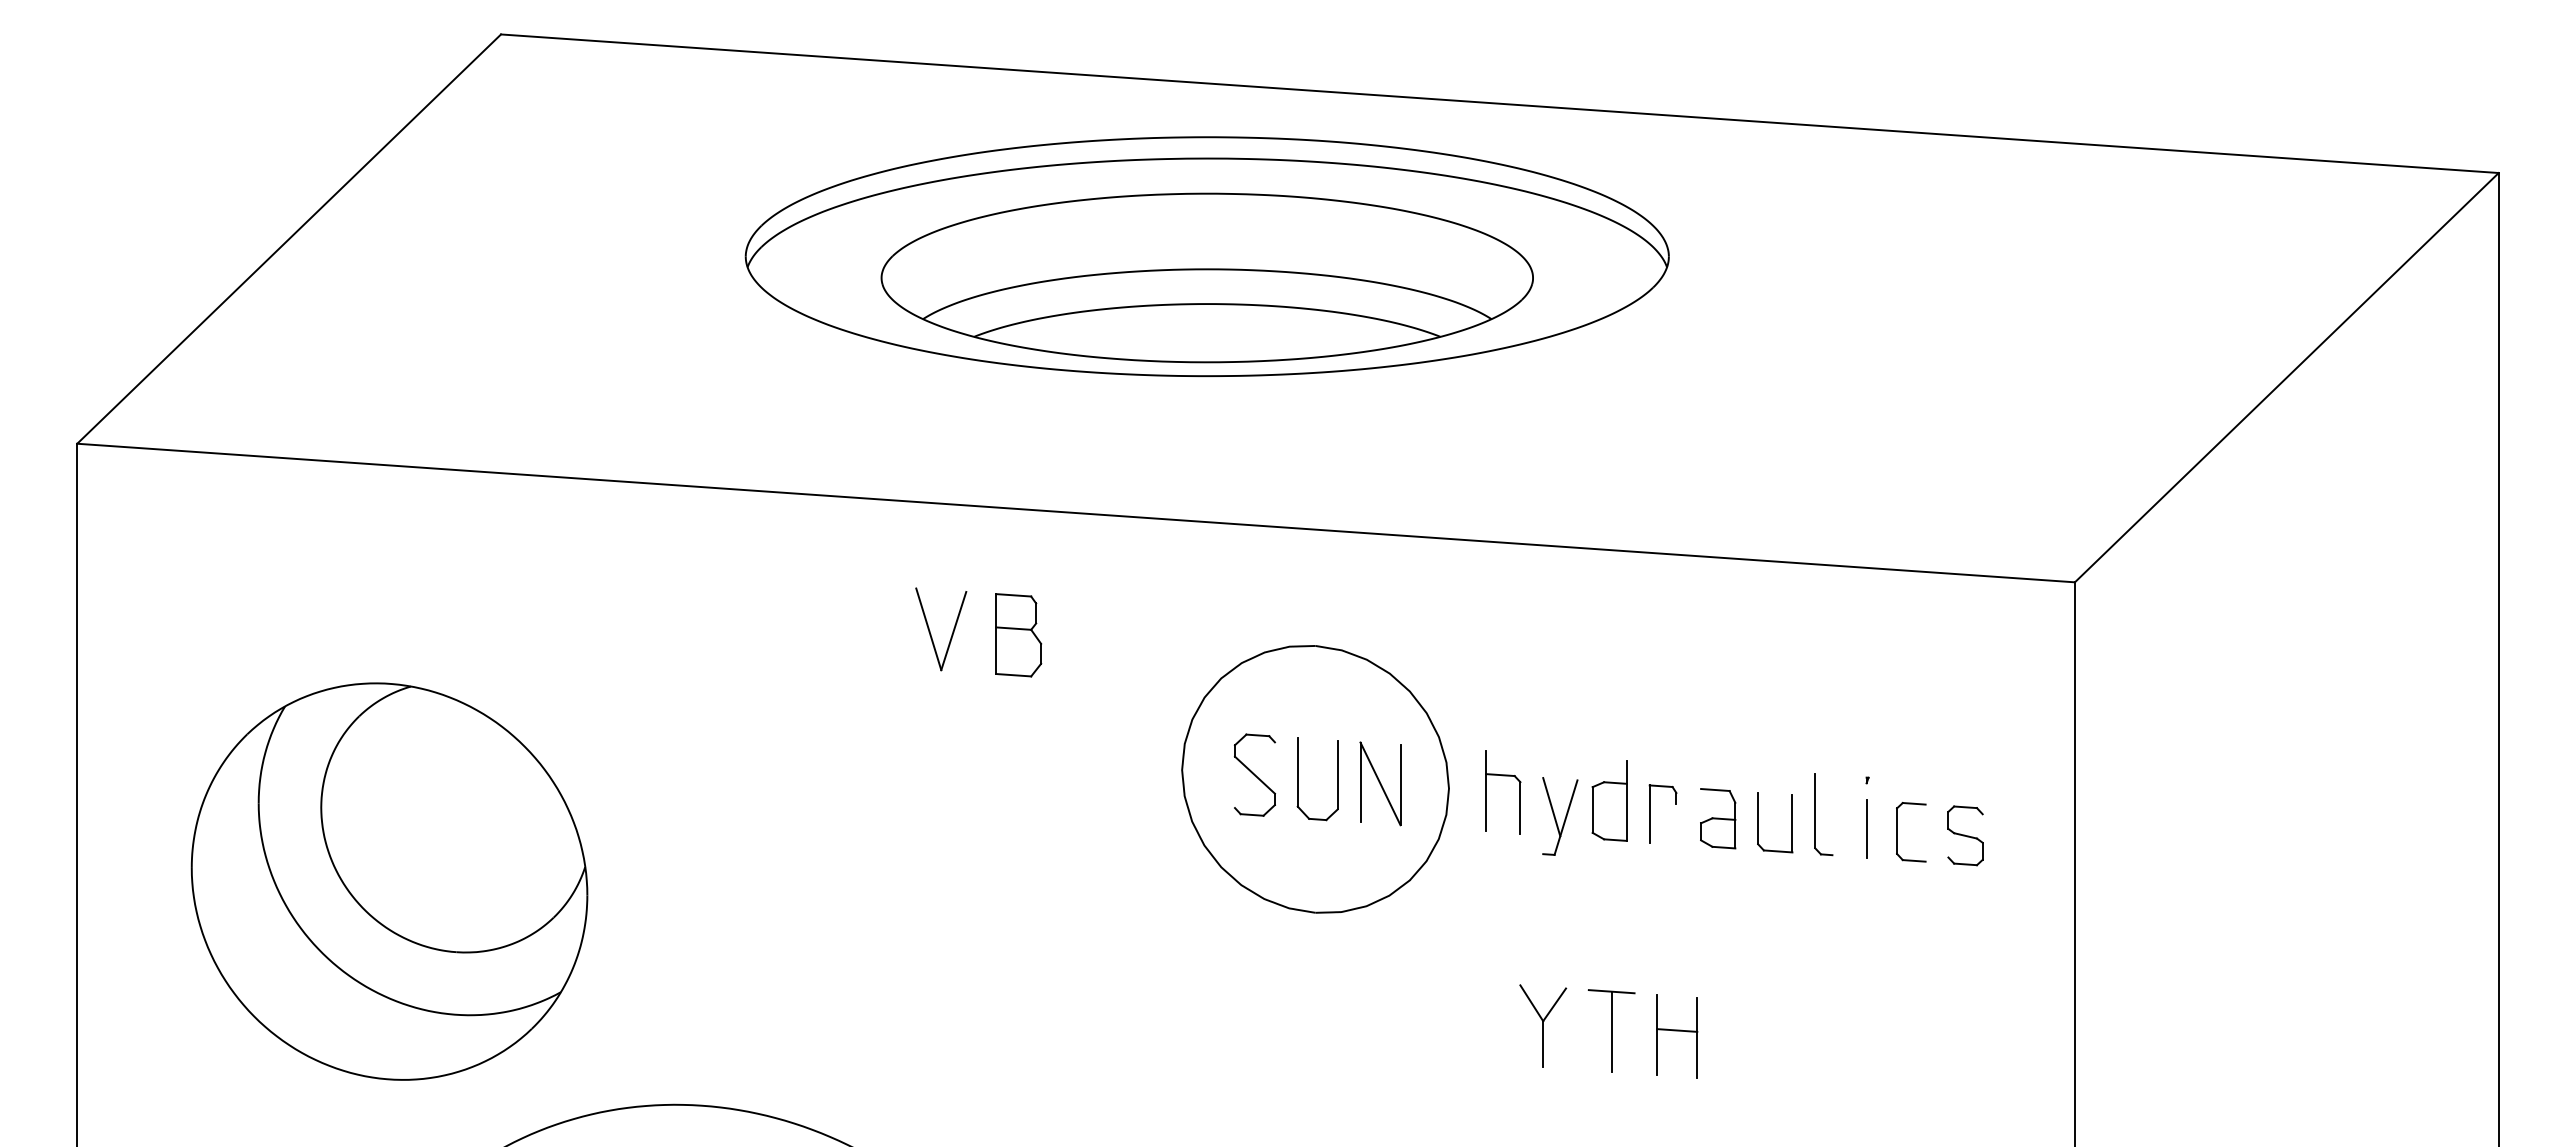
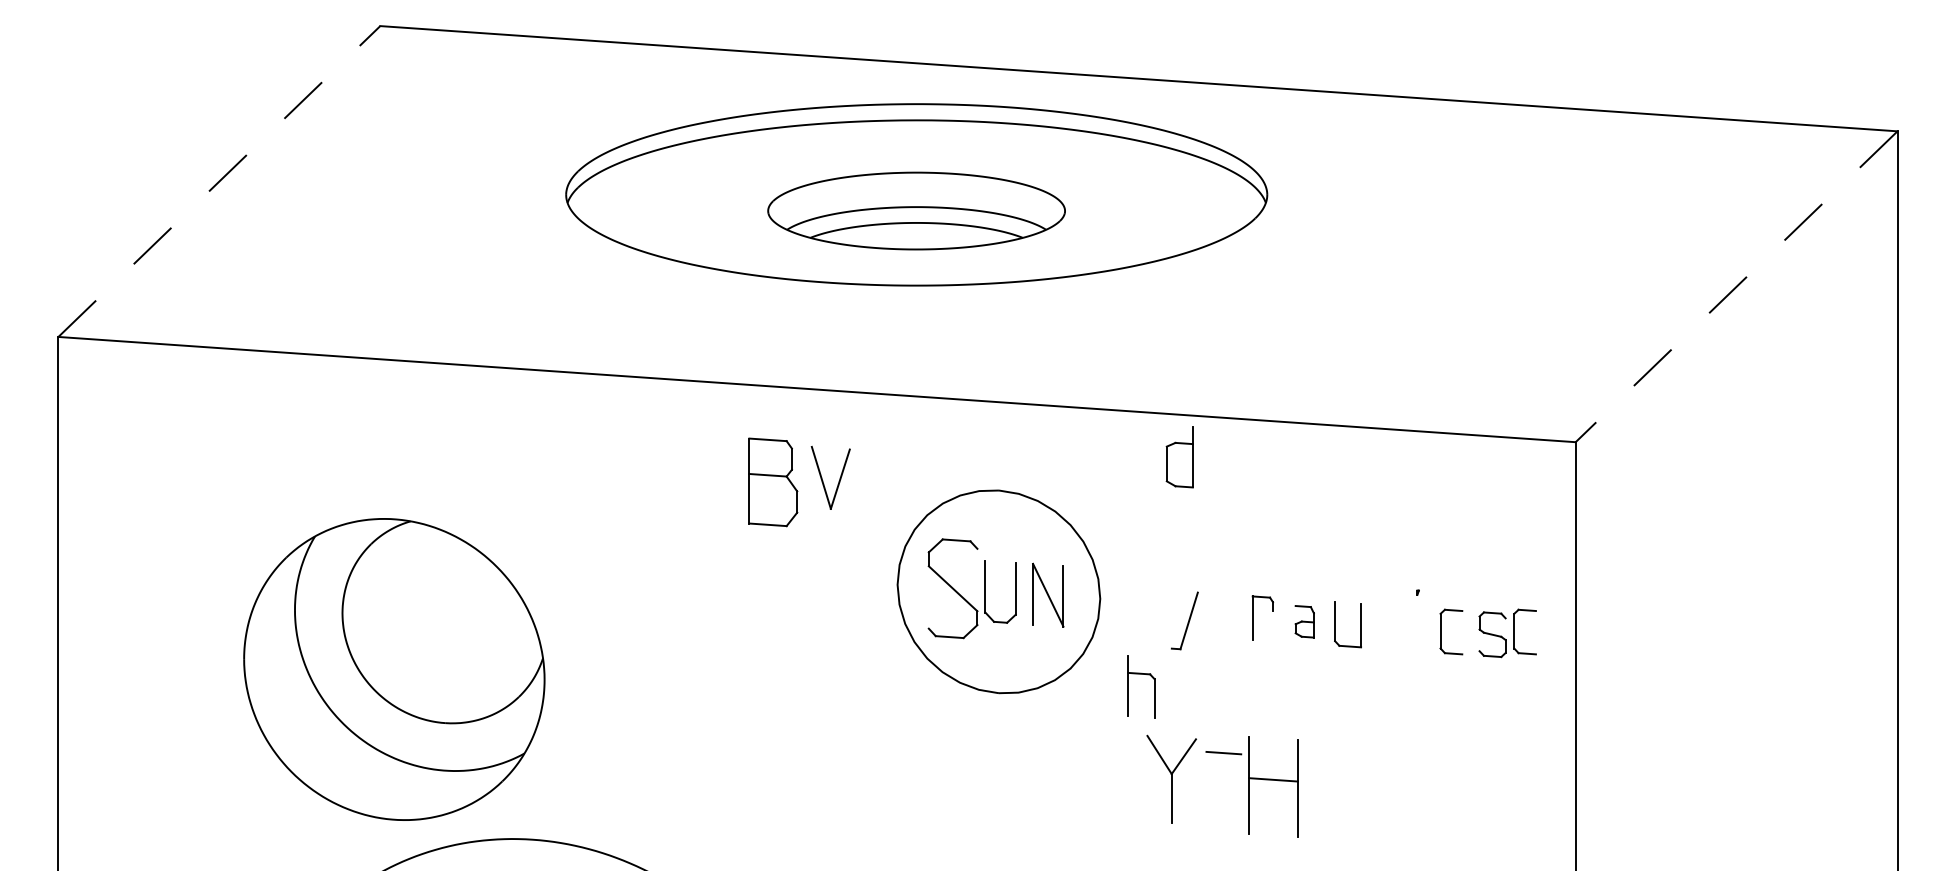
line: (289, 239) -> (219, 181), solid -> dashed
part: (1206, 277) -> (916, 210), size x0.6
line: (2286, 377) -> (1736, 286), solid -> dashed
part: (930, 630) -> (822, 478), moved
part: (1018, 635) -> (773, 482), size x1.4
part: (1254, 774) -> (952, 588), size x1.6
part: (1503, 776) -> (1141, 674), moved
part: (1609, 800) -> (1179, 456), moved
line: (1551, 807) -> (1178, 613), removed
part: (1815, 814) -> (1378, 618), removed
part: (1718, 818) -> (1304, 621), size x0.7
line: (1866, 828) -> (1417, 629), removed
part: (1994, 832) -> (1514, 632), added
part: (389, 881) -> (394, 669), moved
part: (1543, 1025) -> (1172, 778), size x1.4
line: (1611, 1031) -> (1223, 783), removed
part: (1677, 1036) -> (1273, 787), size x1.6

